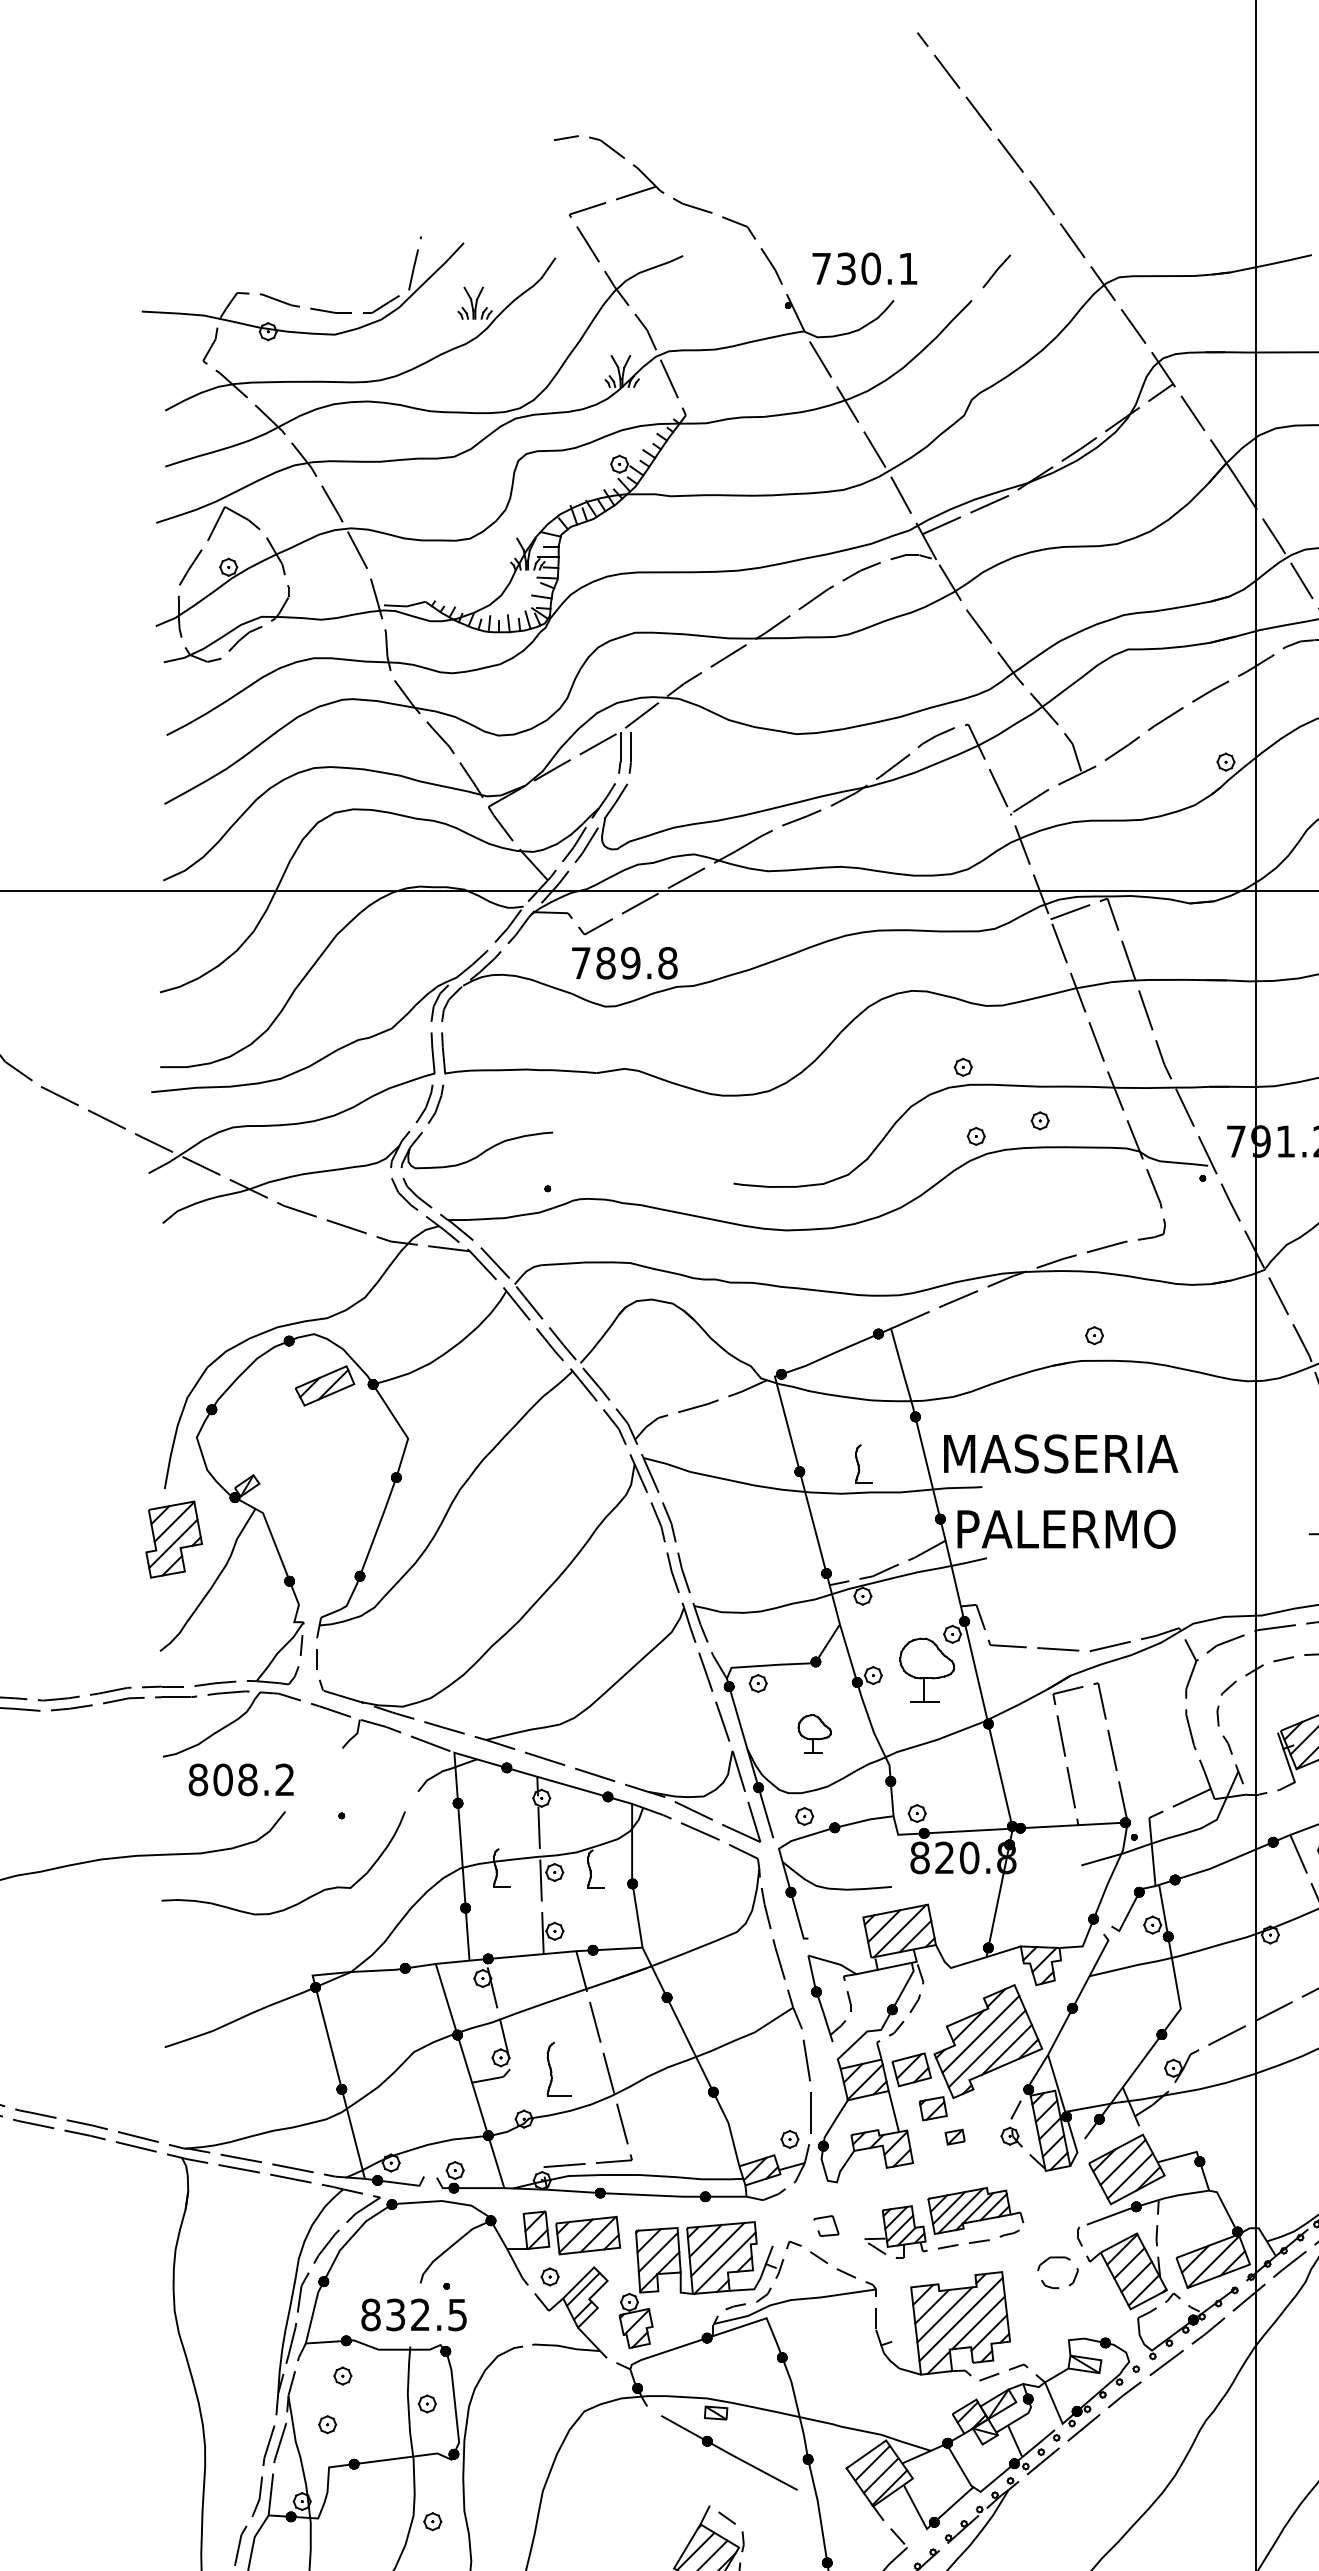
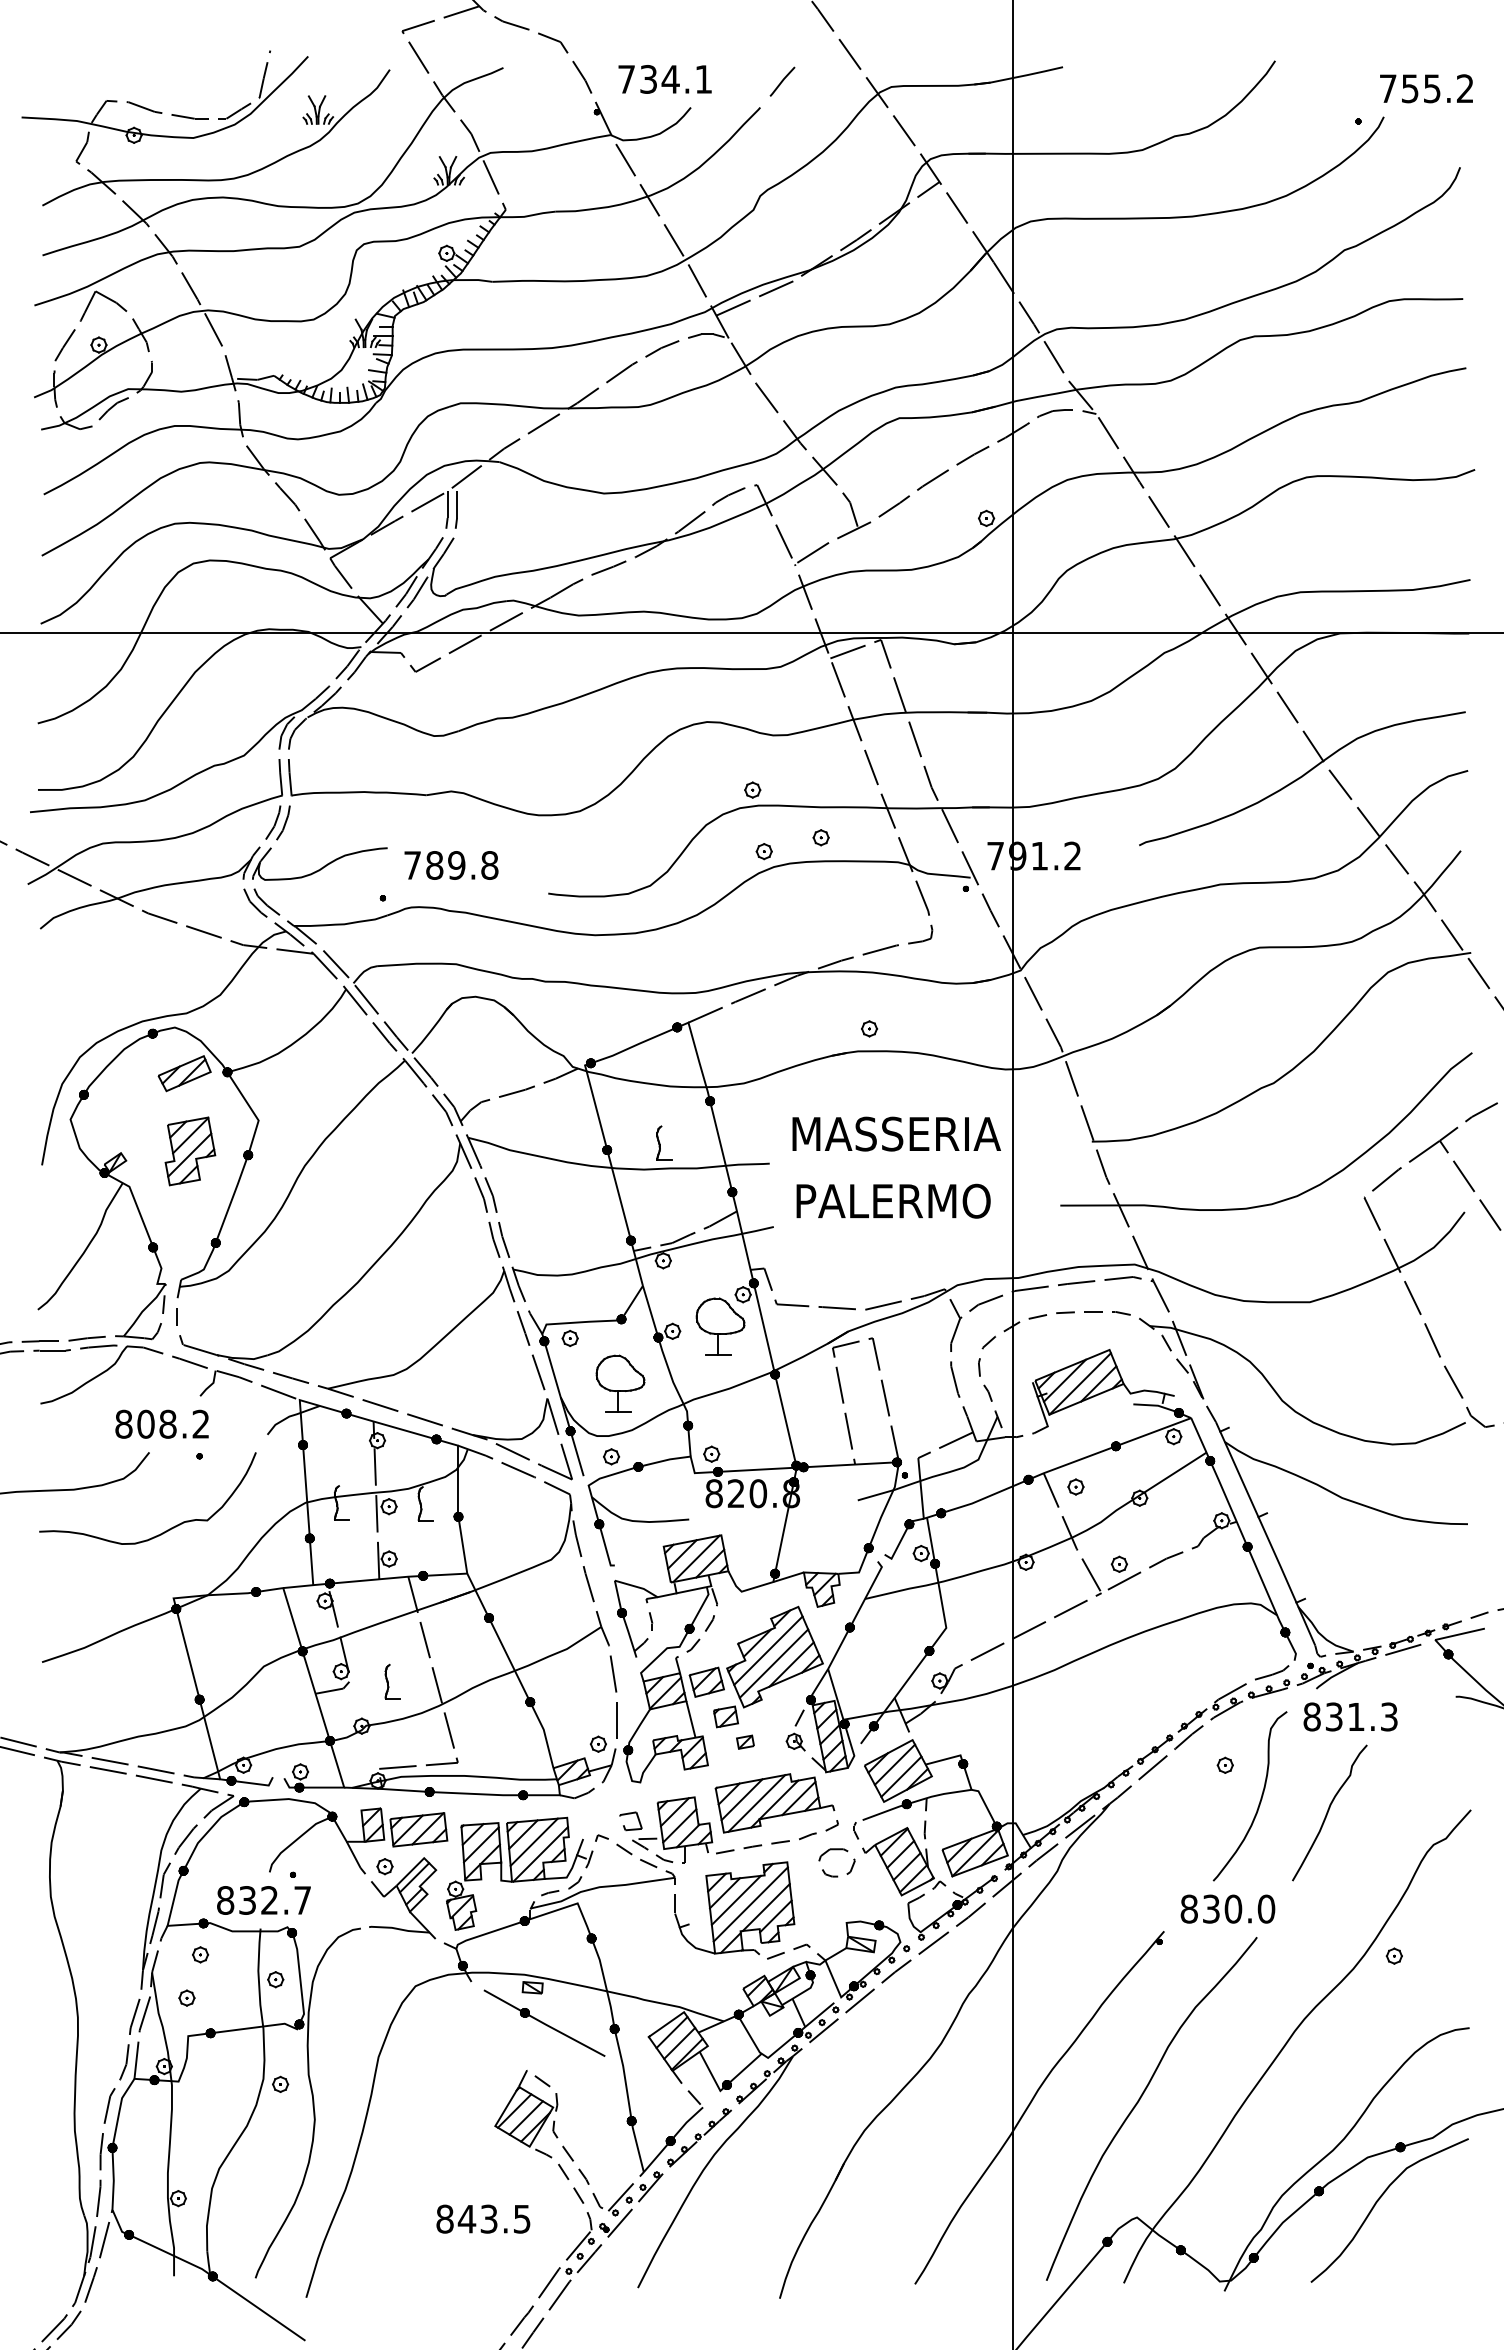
text: (870, 268) -> (670, 79), 730.1 -> 734.1
text: (624, 963) -> (451, 865), moved
text: (1060, 1453) -> (896, 1133), moved
text: (1066, 1528) -> (893, 1200), moved
part: (174, 1539) -> (190, 1151), moved
part: (814, 1734) -> (620, 1383), size x1.67
text: (240, 1779) -> (161, 1423), moved
part: (558, 2068) -> (392, 1681), size x0.71
part: (943, 2222) -> (735, 1818), size x1.43
text: (457, 2314) -> (302, 1900), 832.5 -> 832.7

